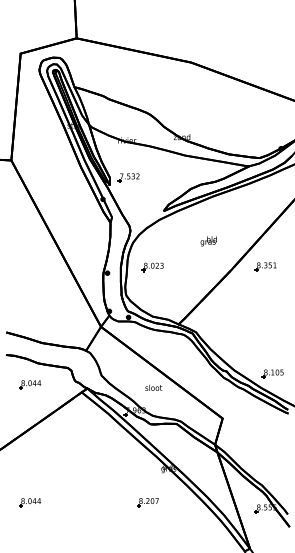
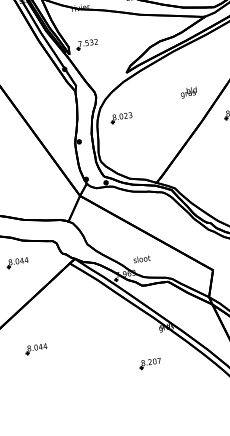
text: (208, 241) -> (188, 92), moved
part: (152, 267) -> (121, 118), moved
text: (153, 387) -> (141, 258), moved
part: (29, 502) -> (35, 348), moved

